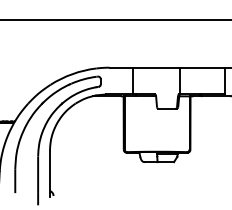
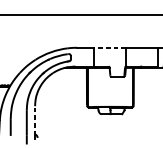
line: (156, 67) -> (109, 47), solid -> dashed
line: (49, 171) -> (34, 120), solid -> dashed

